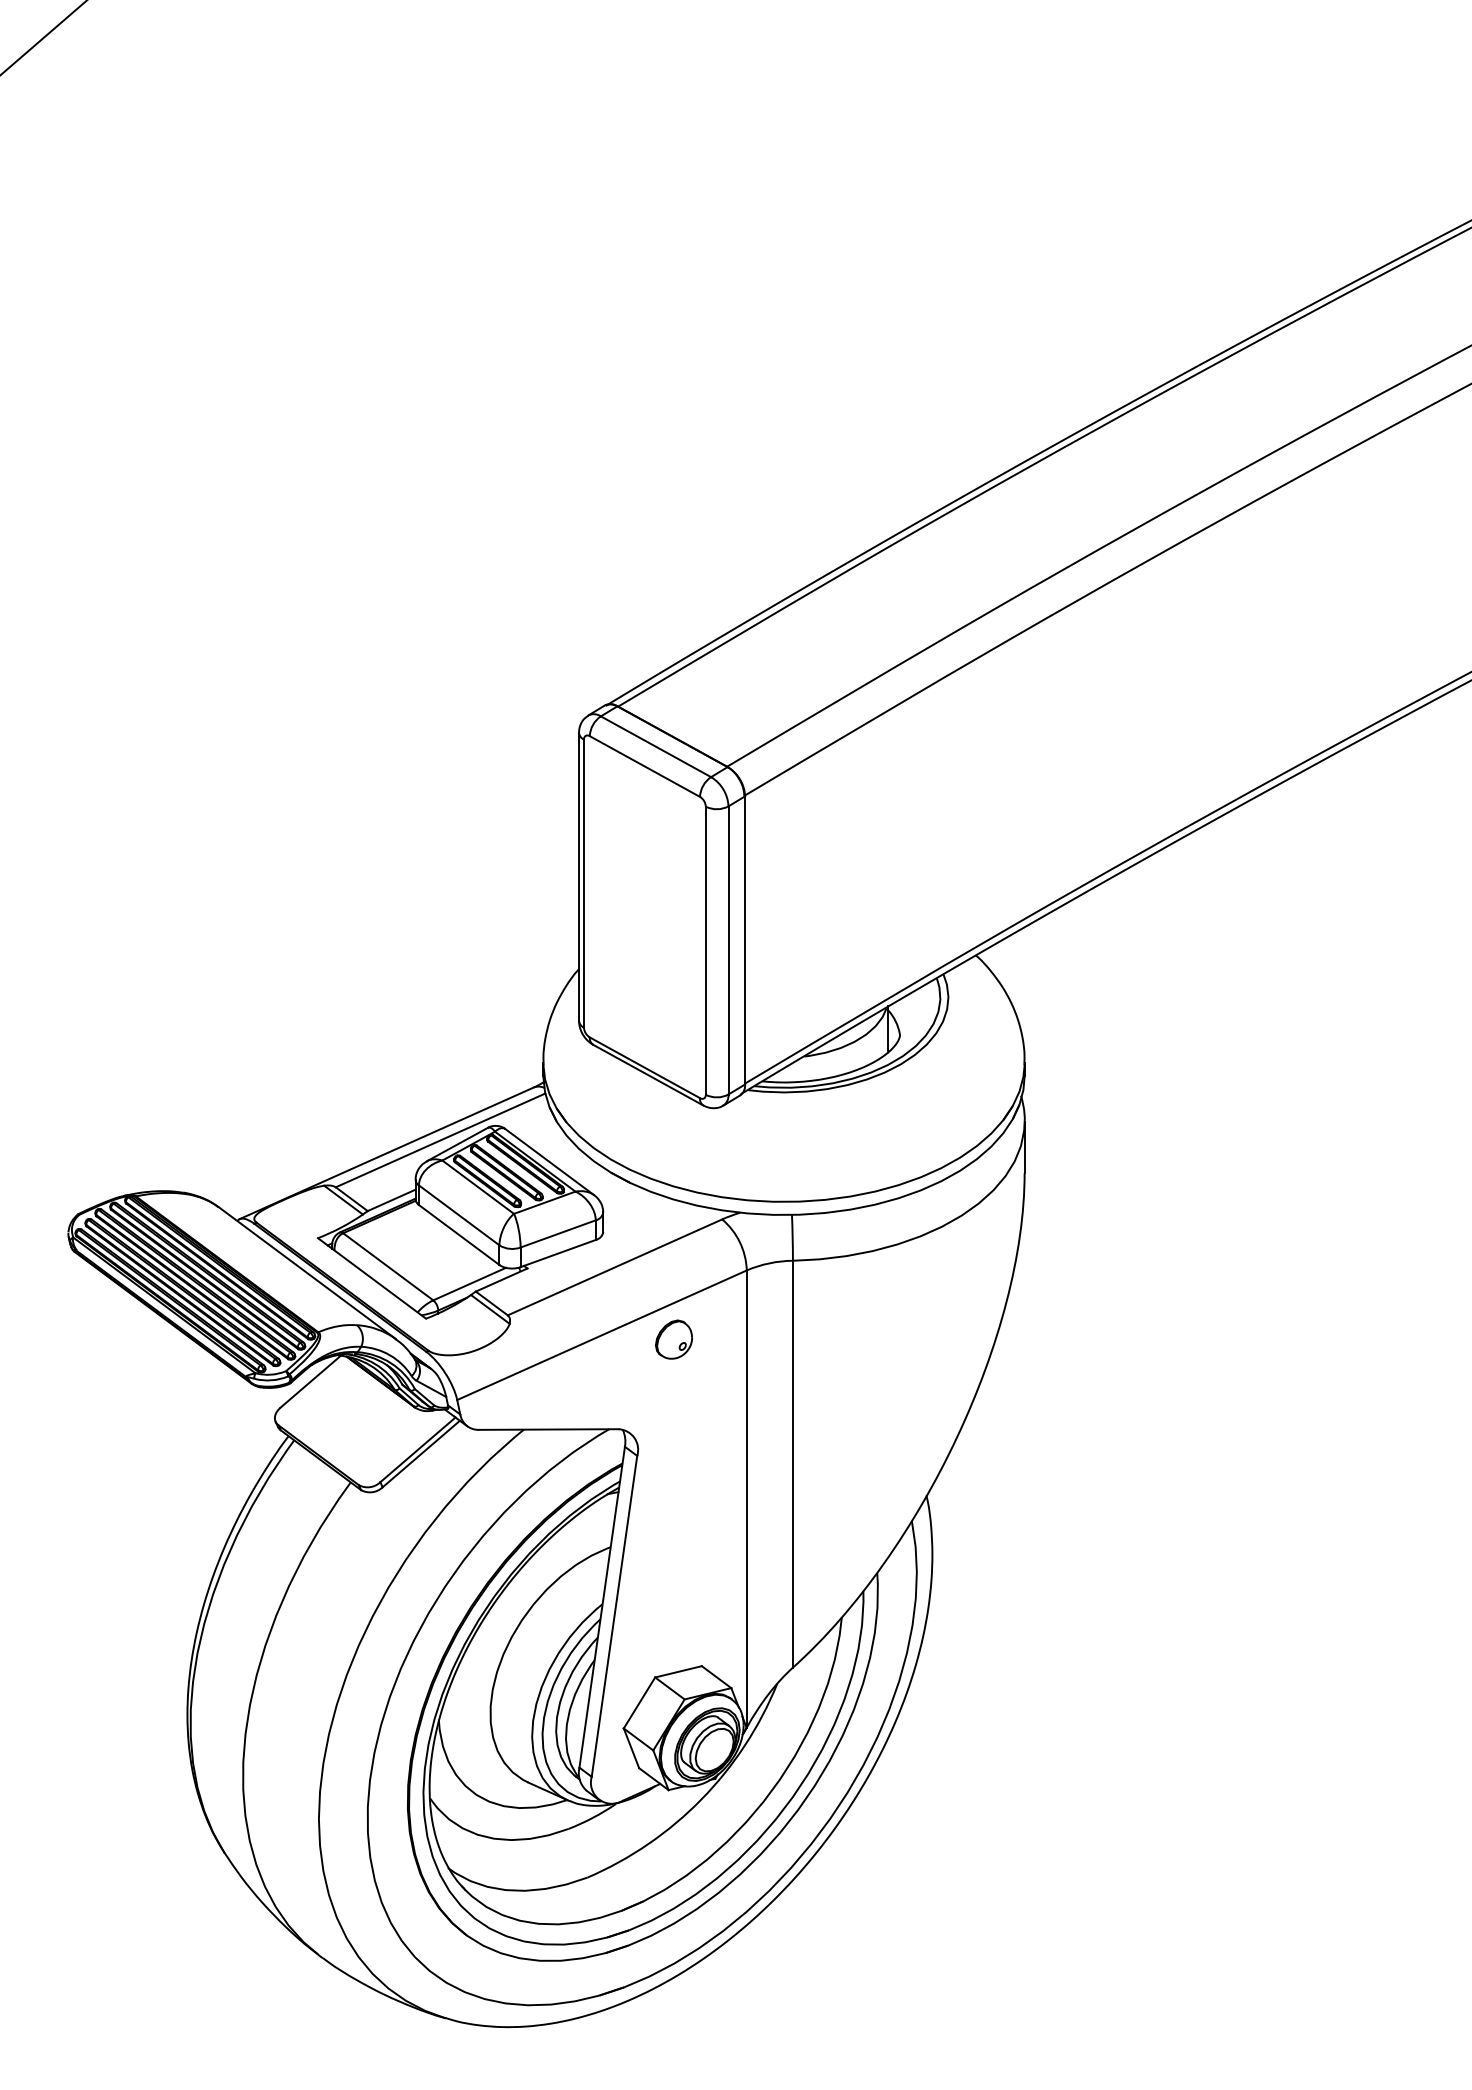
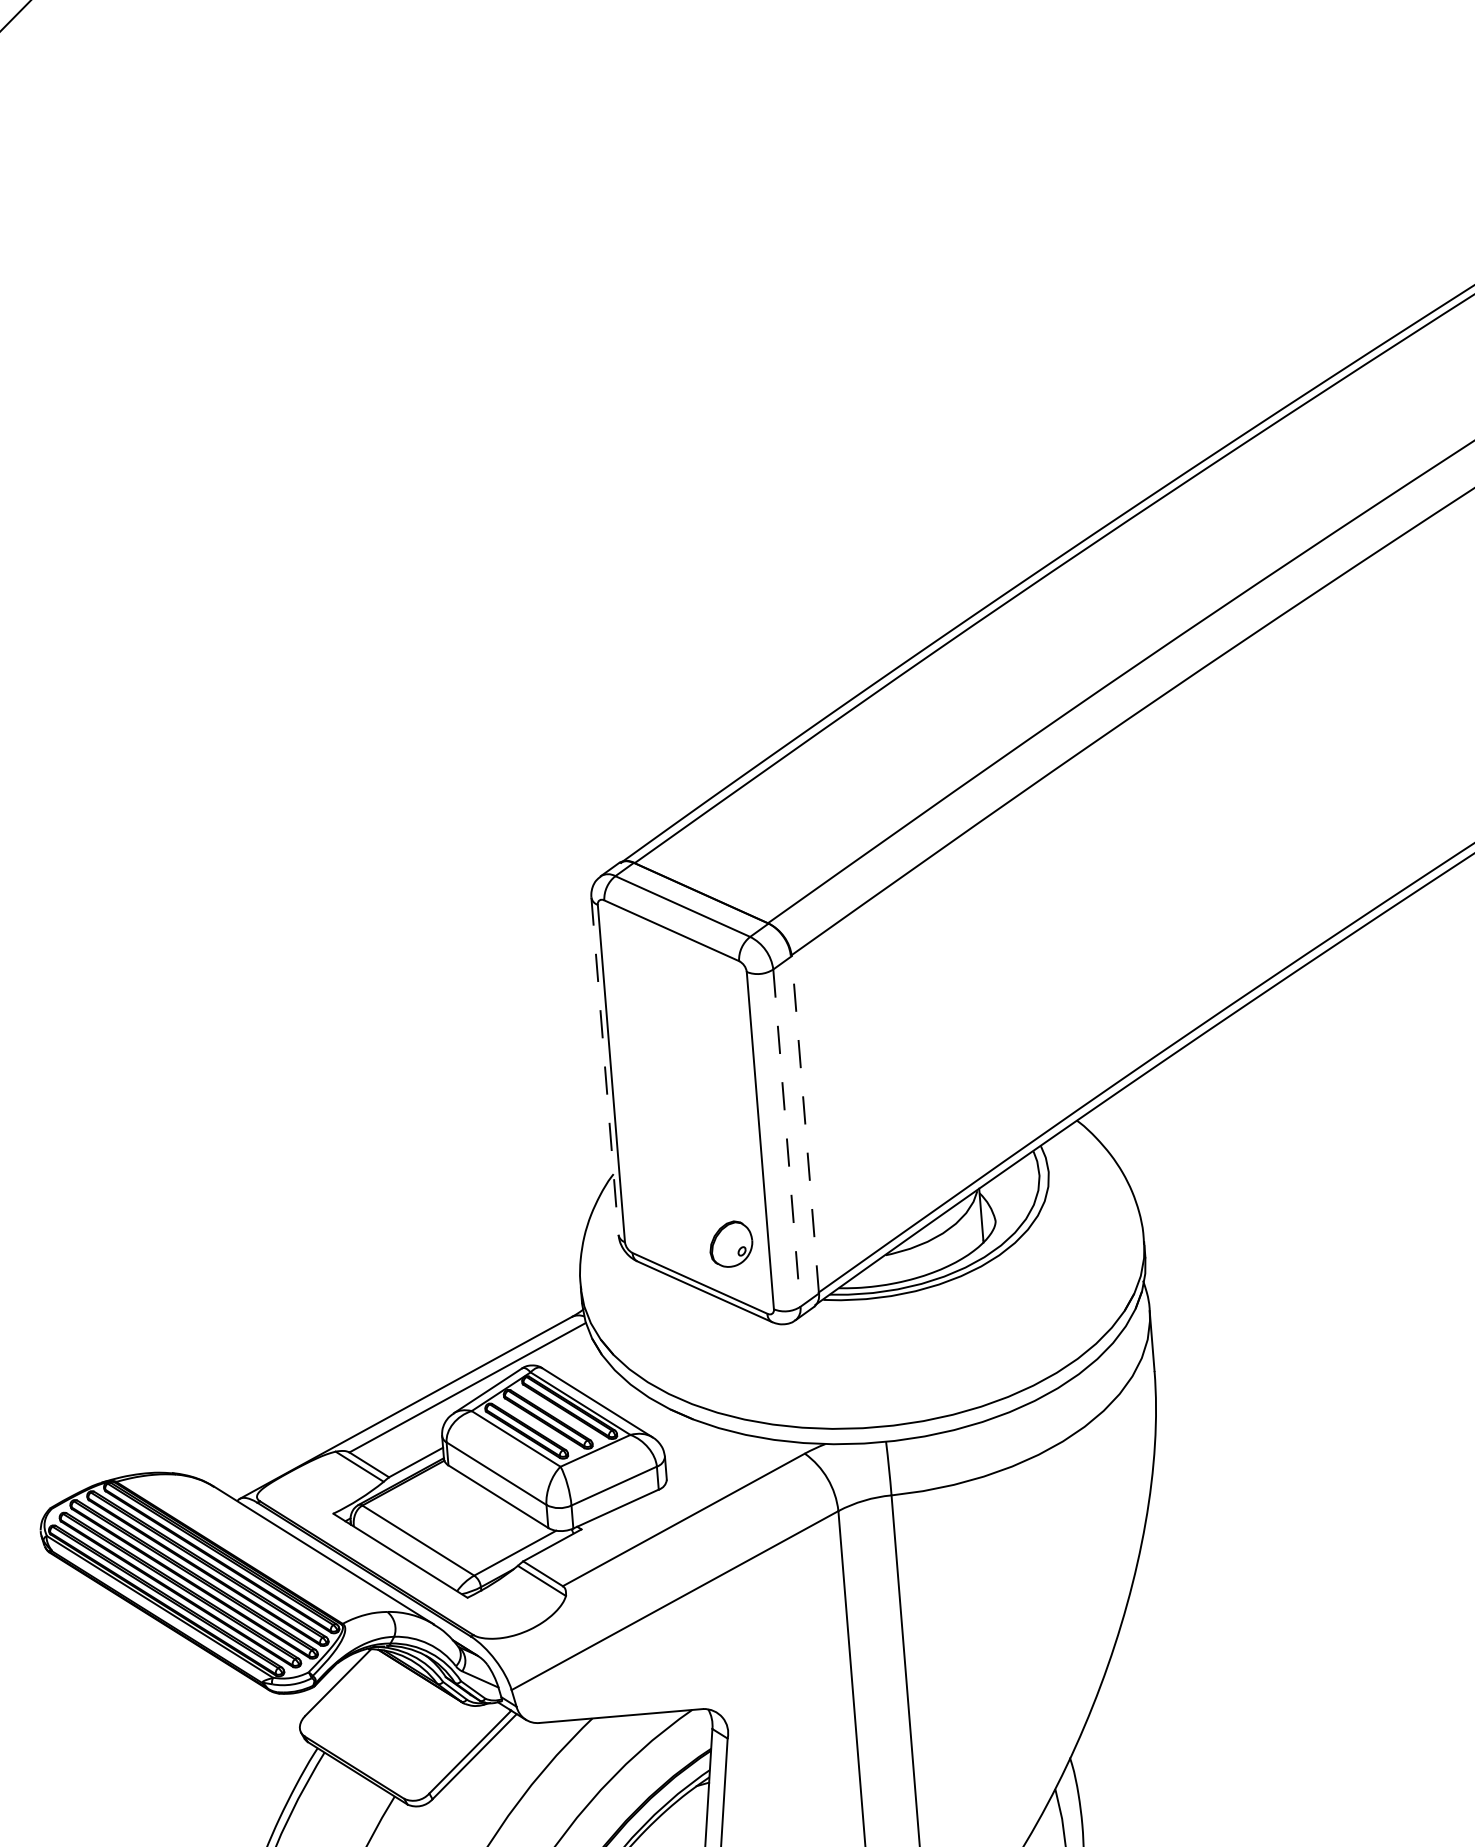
line: (579, 877) -> (605, 1066), solid -> dashed
line: (745, 939) -> (805, 1123), solid -> dashed
line: (728, 950) -> (786, 1138), solid -> dashed
part: (673, 1339) -> (730, 1244), moved

